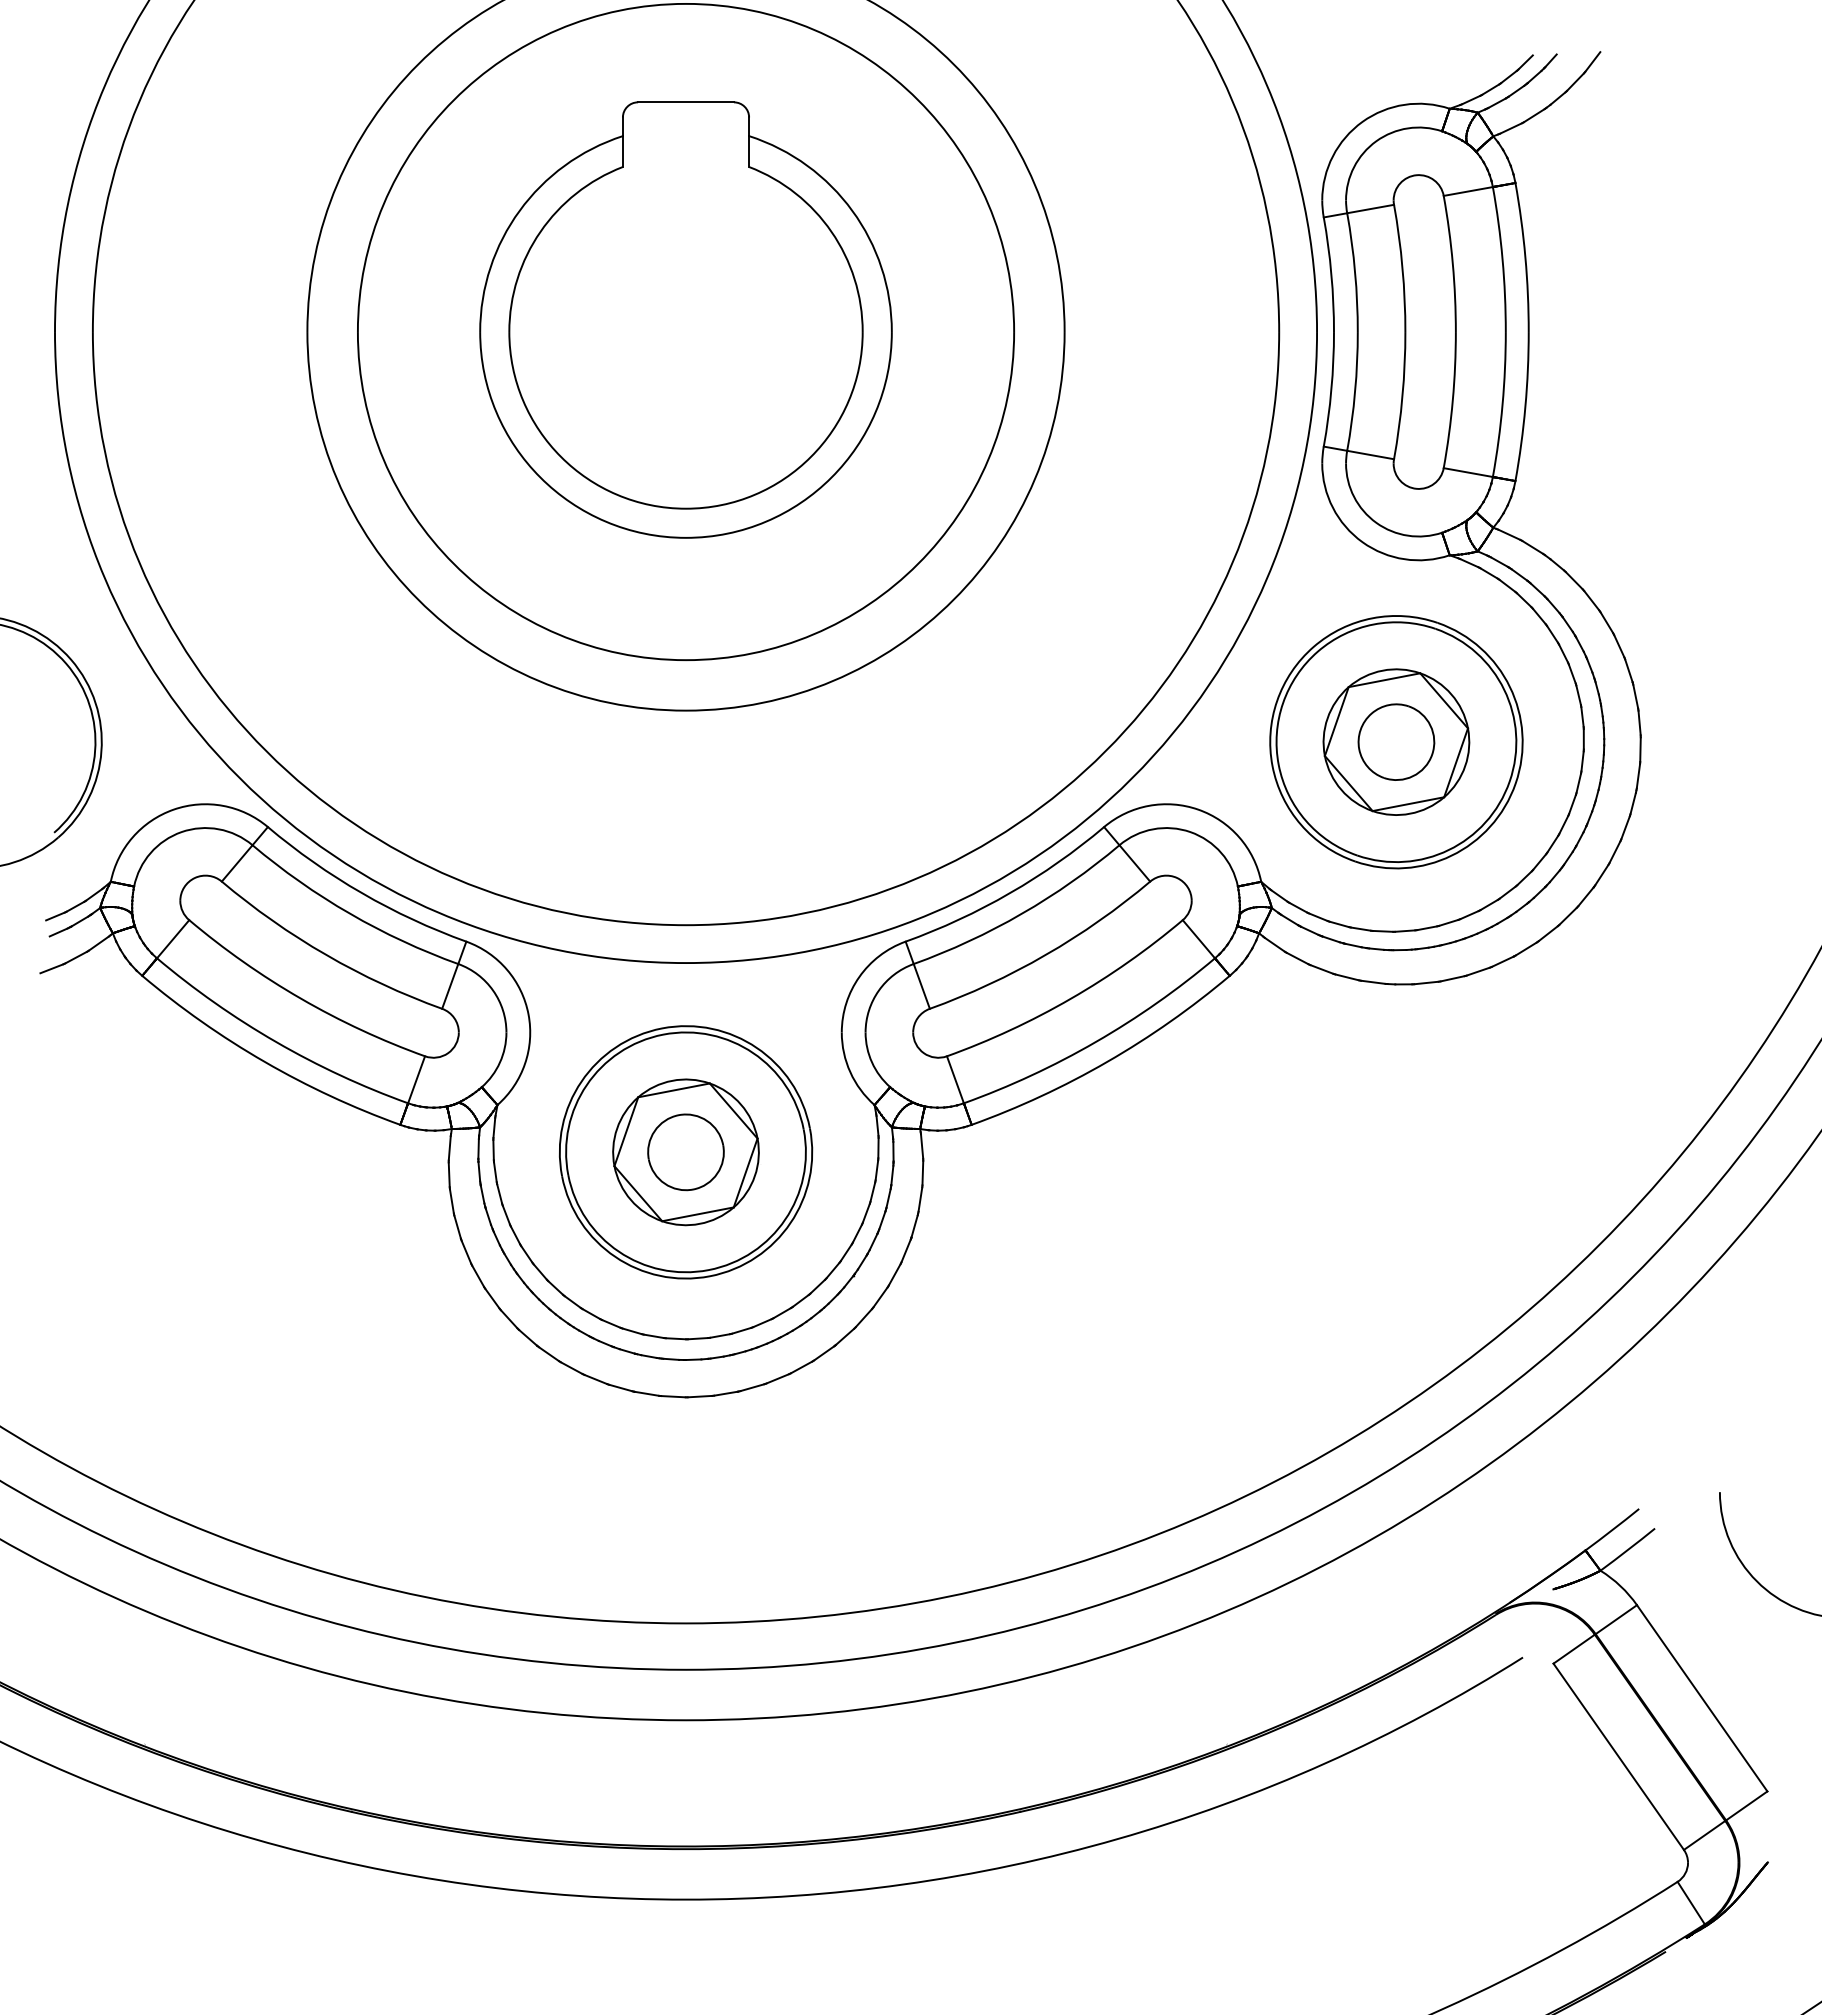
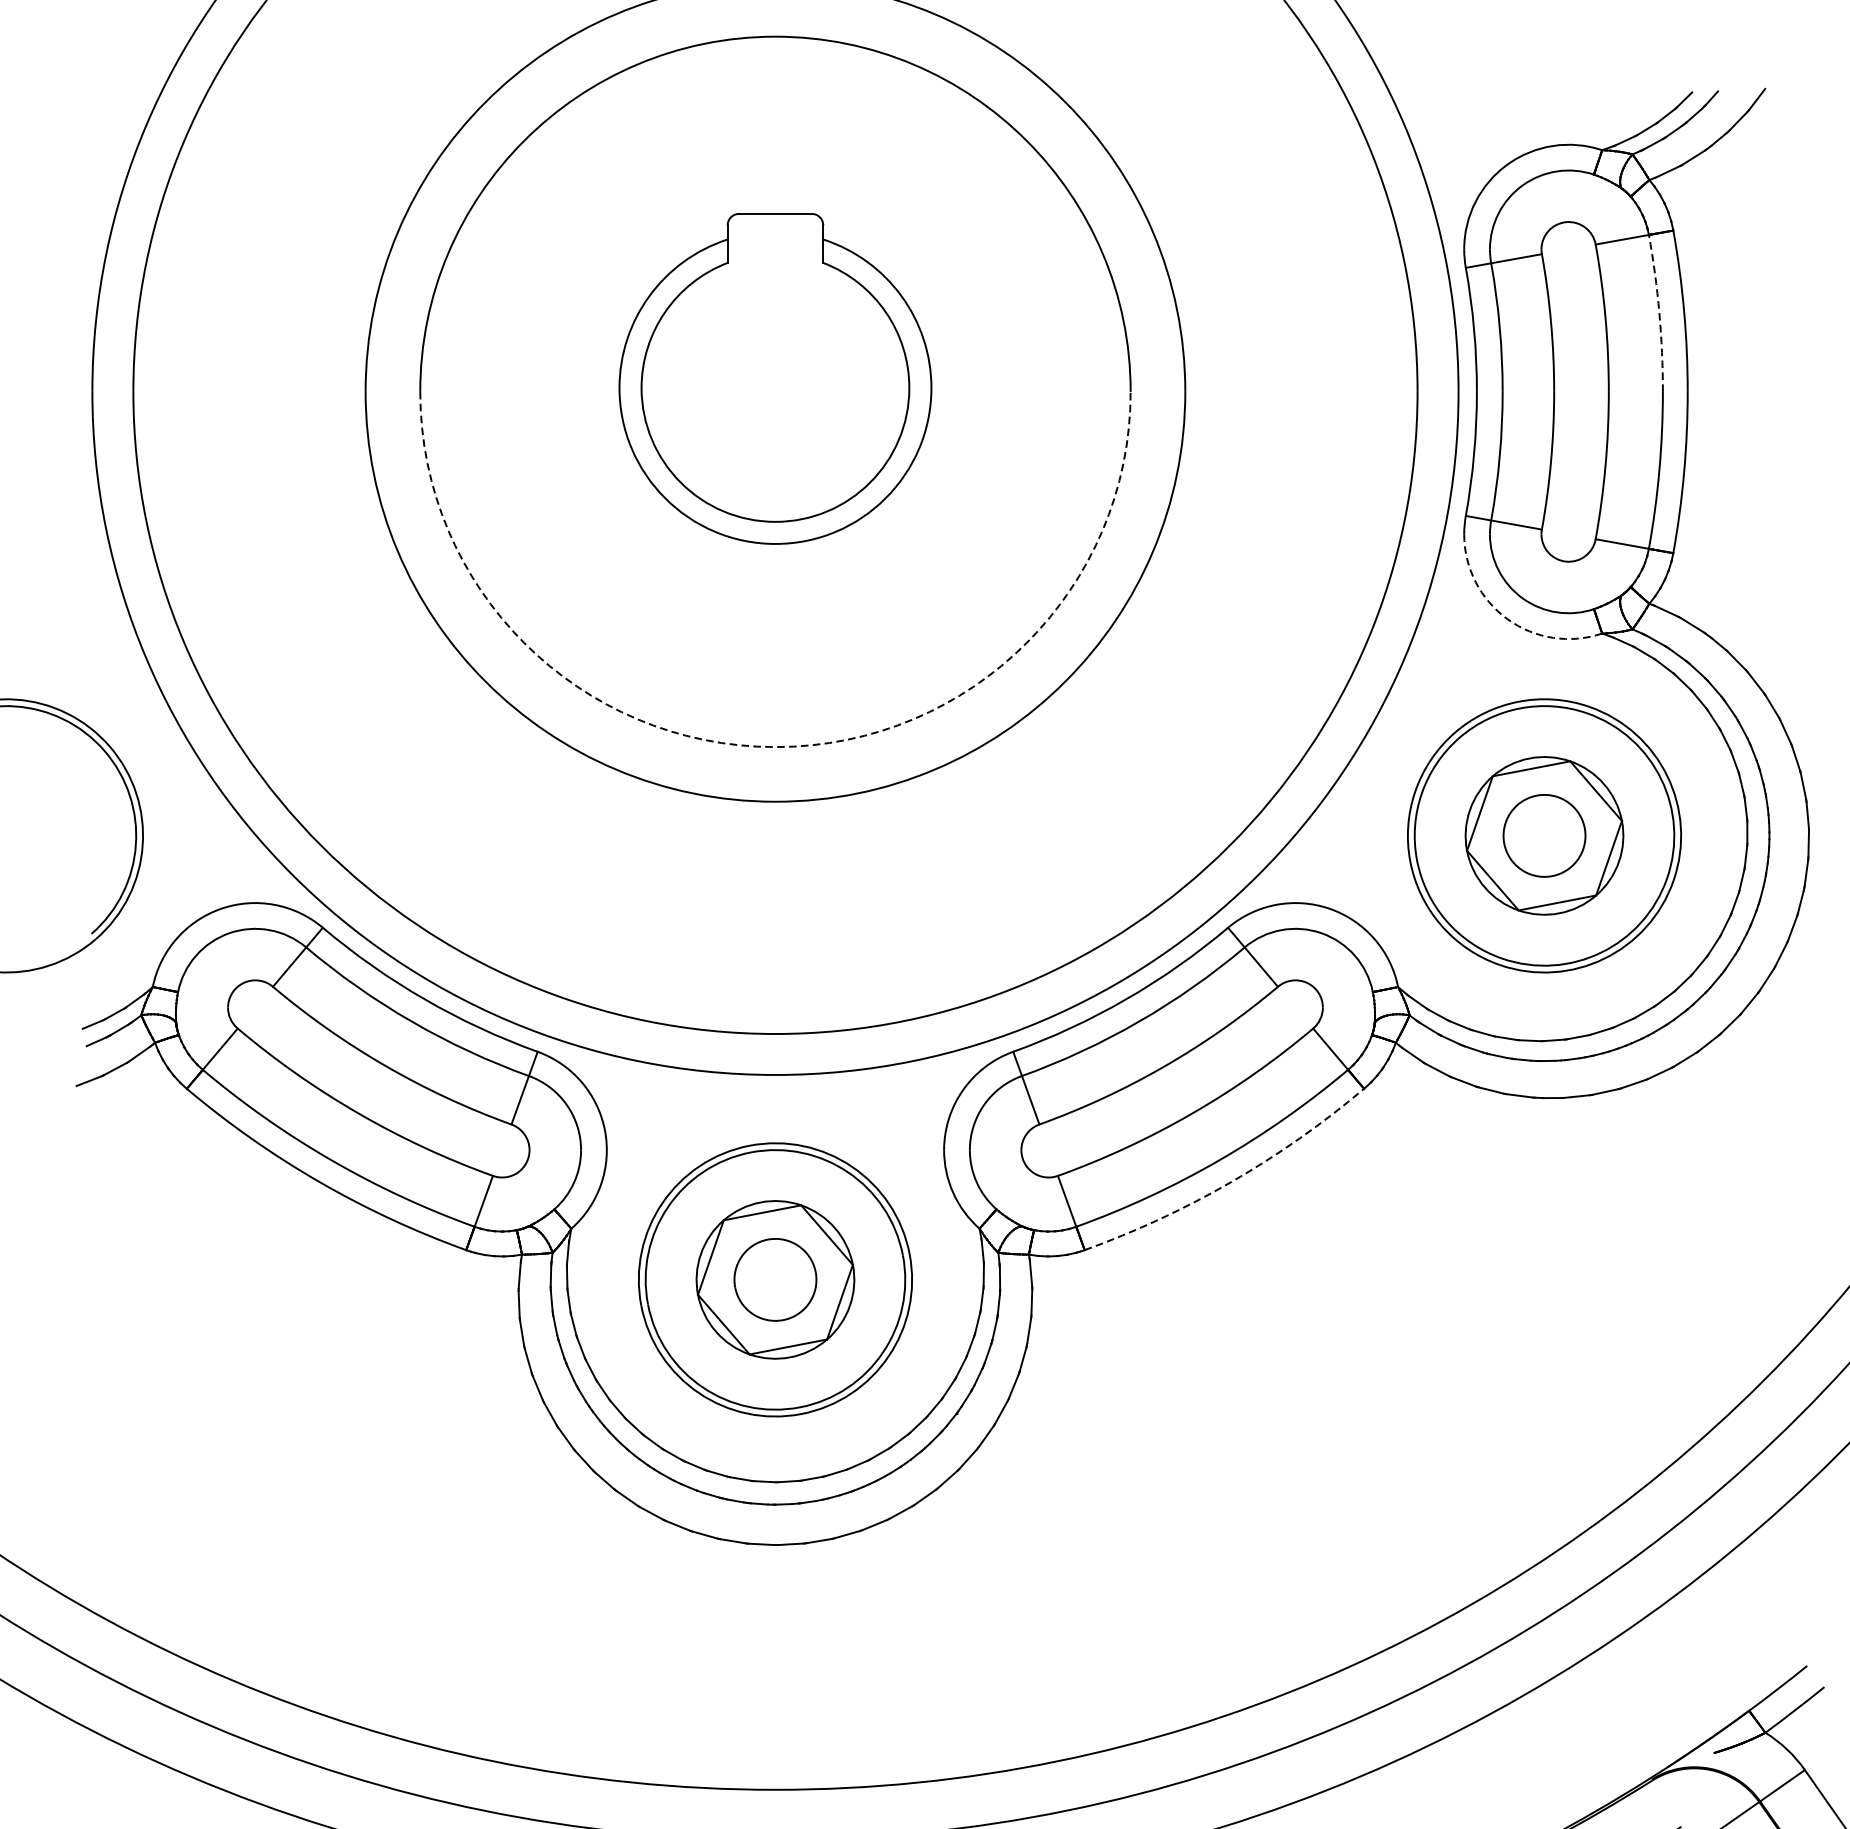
arc: (1502, 259) -> (1659, 313), solid -> dashed
part: (685, 319) -> (774, 378), size x0.7
arc: (1362, 542) -> (1507, 619), solid -> dashed
arc: (686, 660) -> (775, 747), solid -> dashed
arc: (1107, 1061) -> (1231, 1181), solid -> dashed

